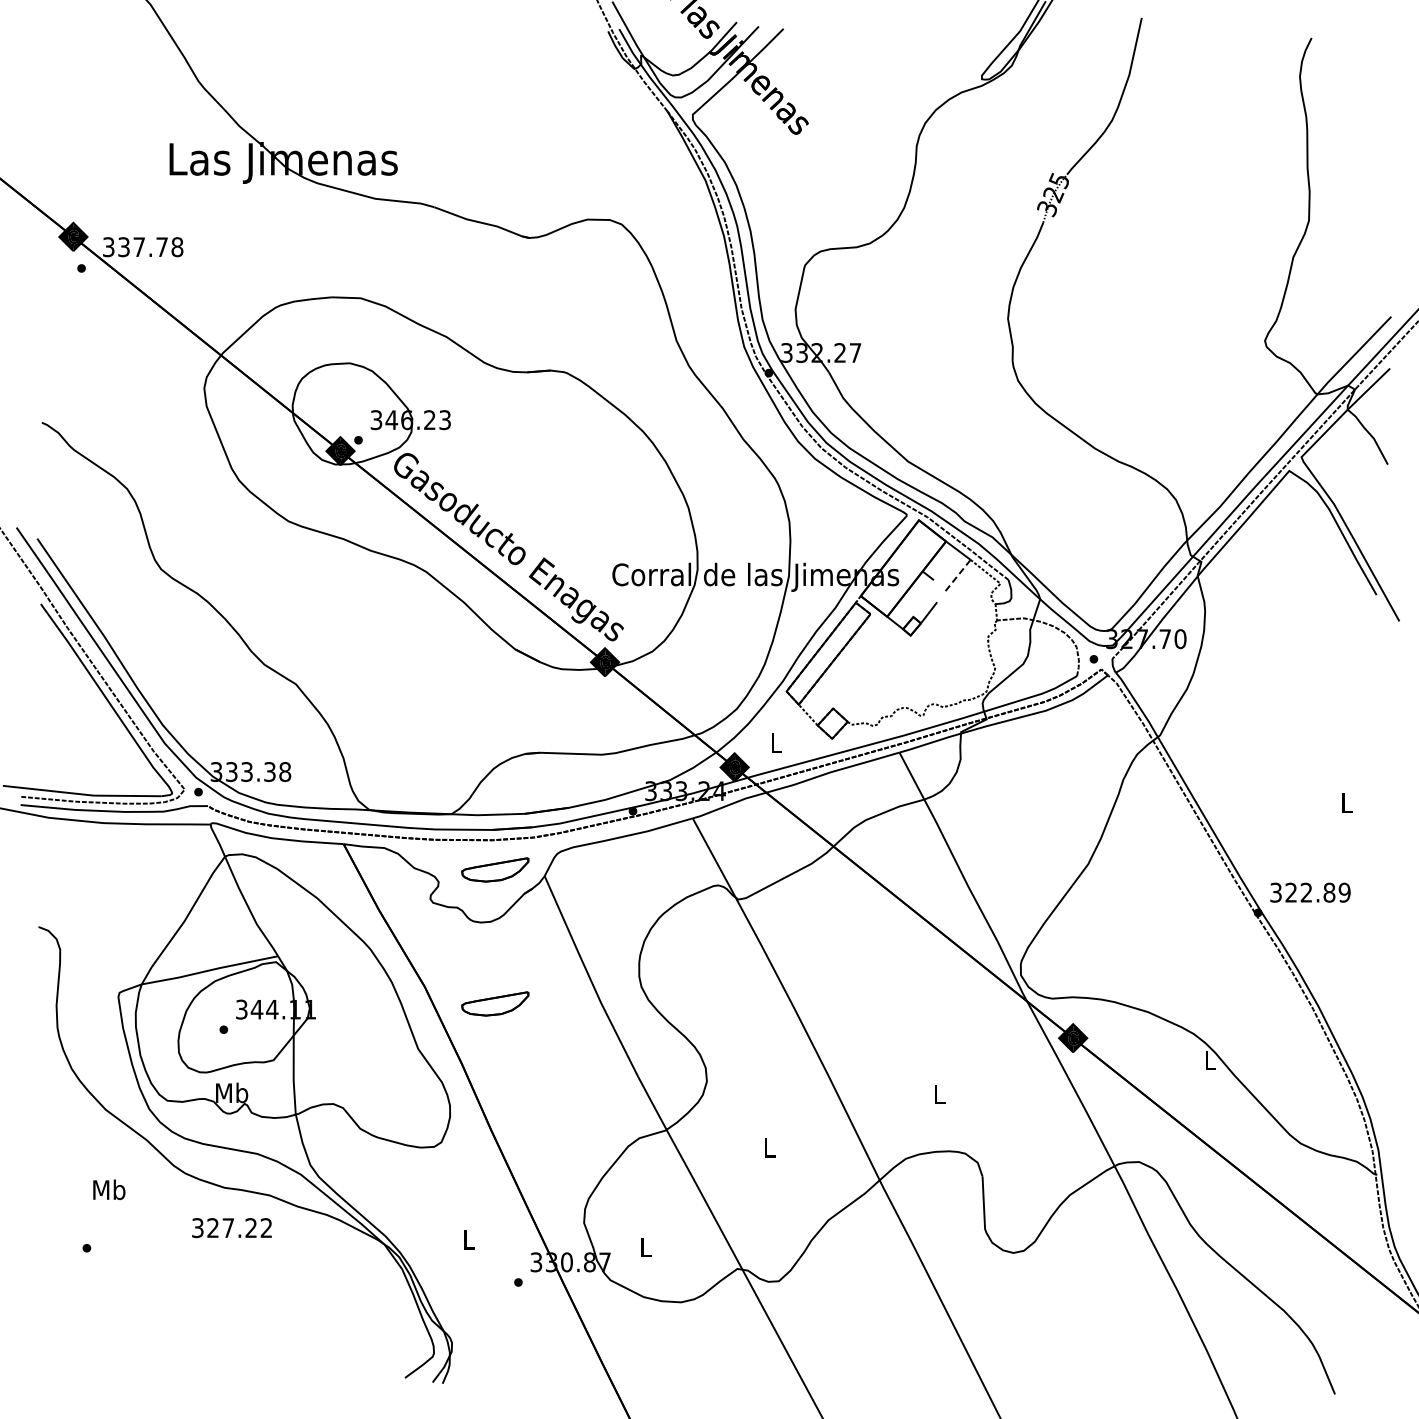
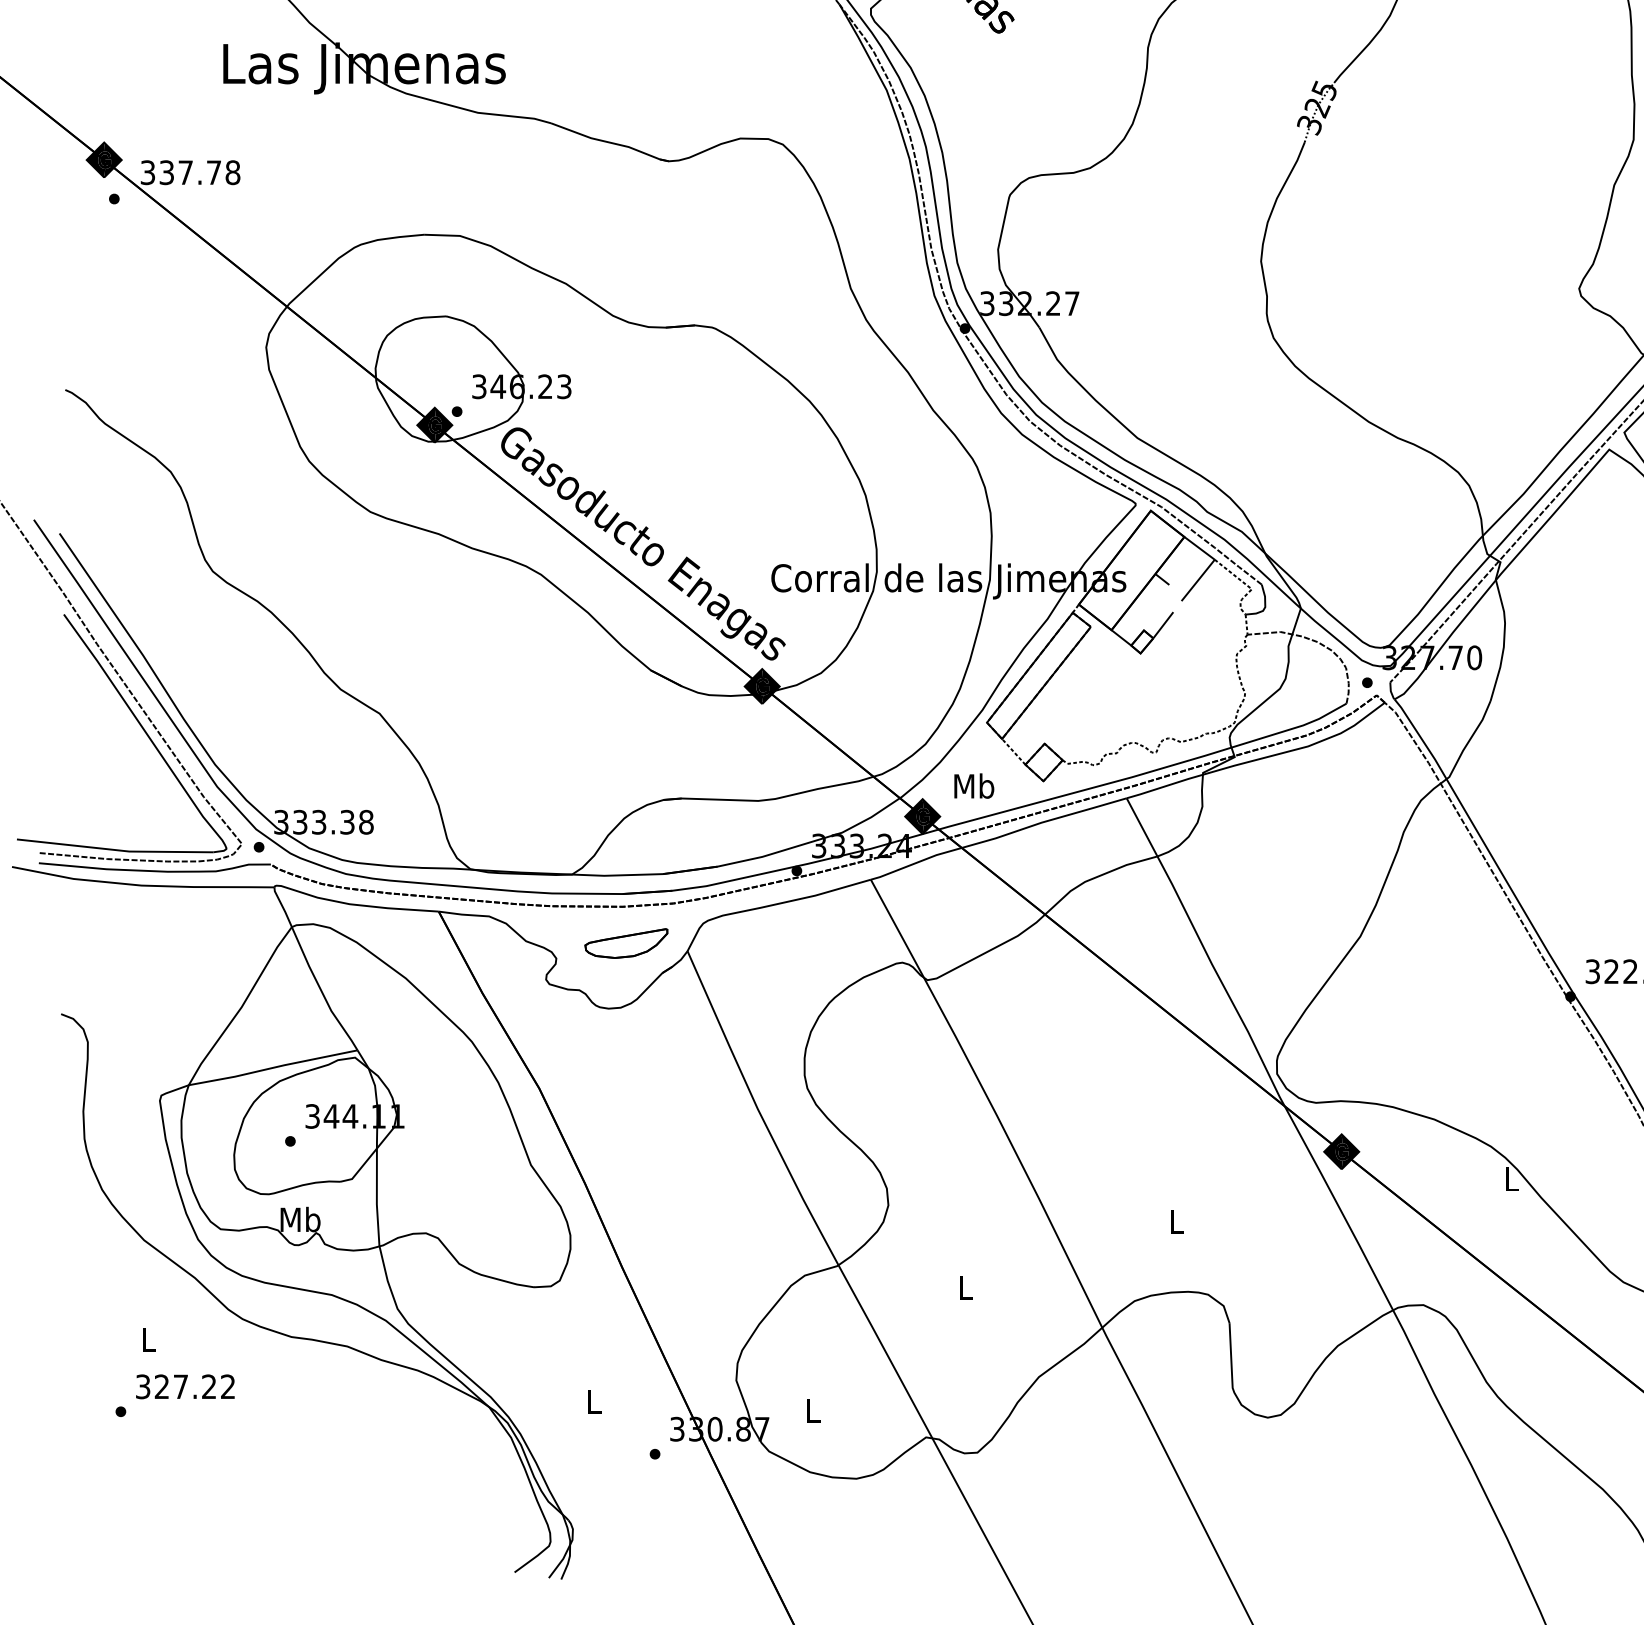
line: (956, 576) -> (1197, 580), dashed -> solid
text: (776, 742) -> (974, 785), L -> Mb
part: (495, 1003) -> (626, 1108), removed
text: (109, 1189) -> (148, 1339), Mb -> L
text: (231, 1228) -> (184, 1387), moved

